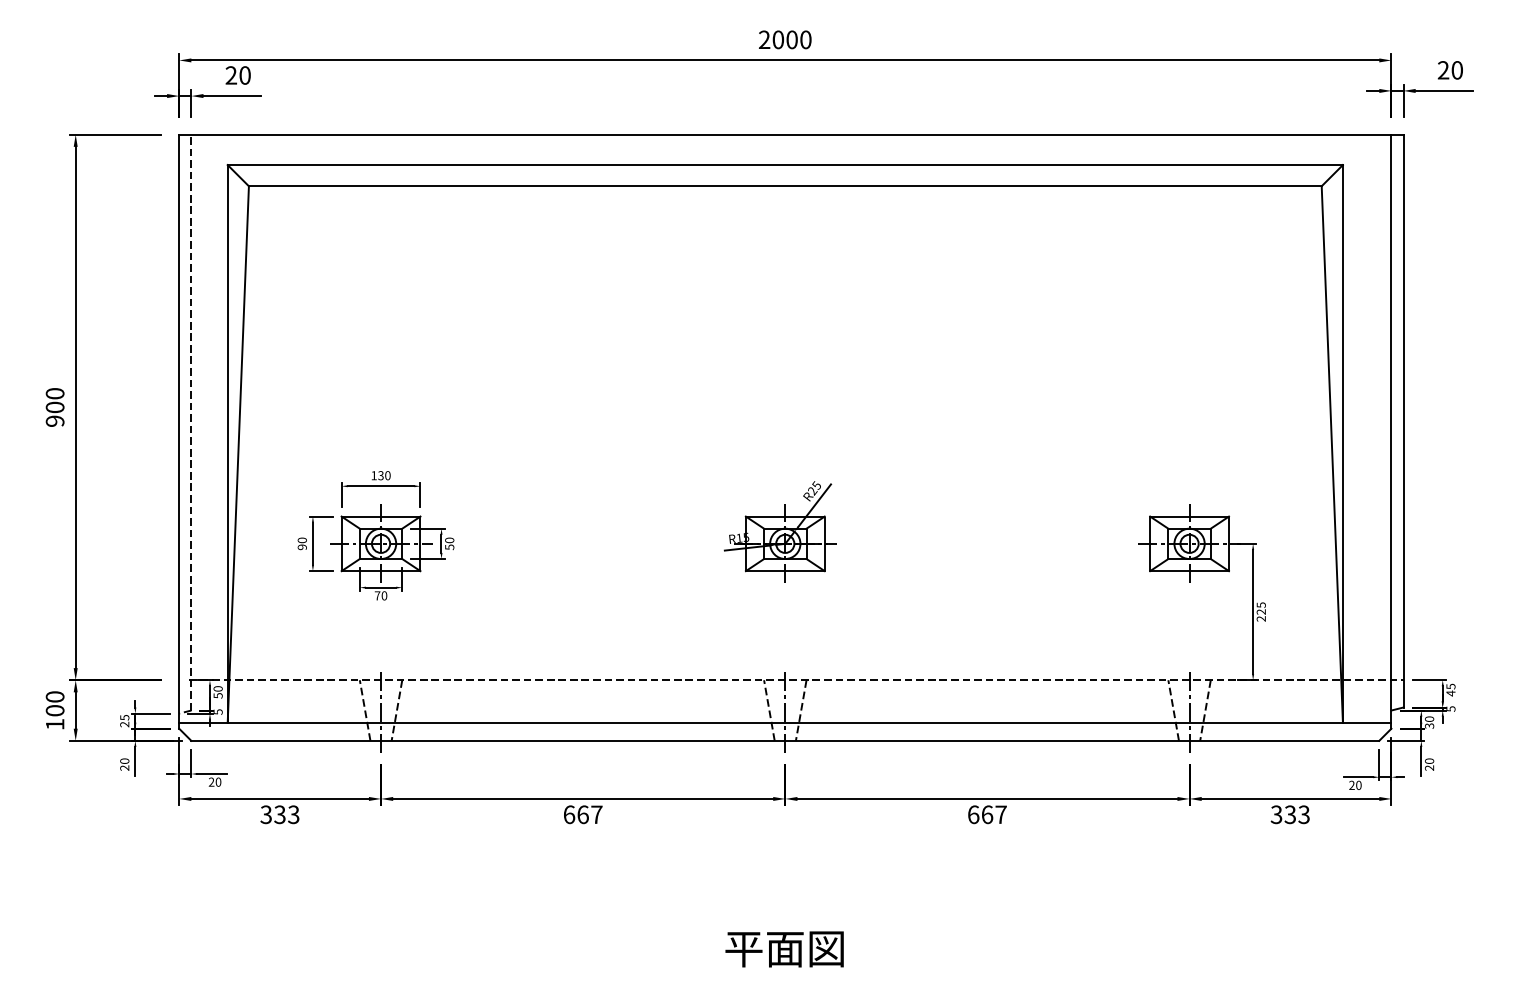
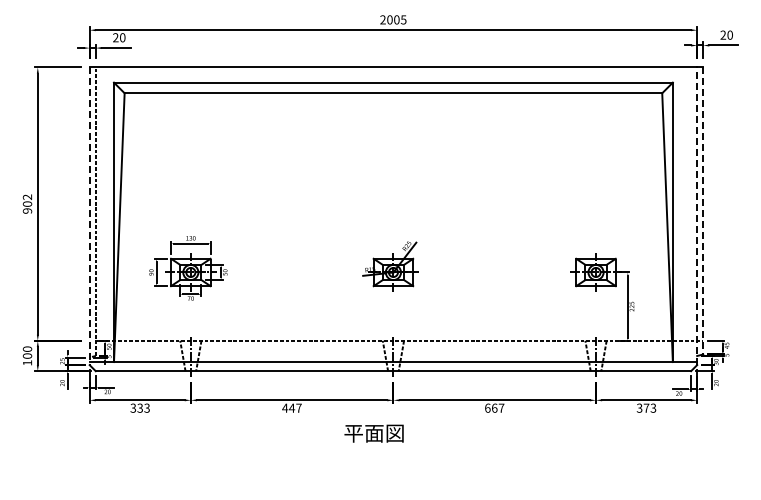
text: (805, 39) -> (403, 19), 2000 -> 2005
text: (55, 392) -> (27, 196), 900 -> 902
line: (1404, 420) -> (703, 210), solid -> dashed
line: (178, 432) -> (89, 216), solid -> dashed
line: (1392, 432) -> (697, 216), solid -> dashed
text: (575, 813) -> (288, 407), 667 -> 447
text: (1290, 813) -> (646, 407), 333 -> 373
text: (783, 948) -> (373, 433), moved

